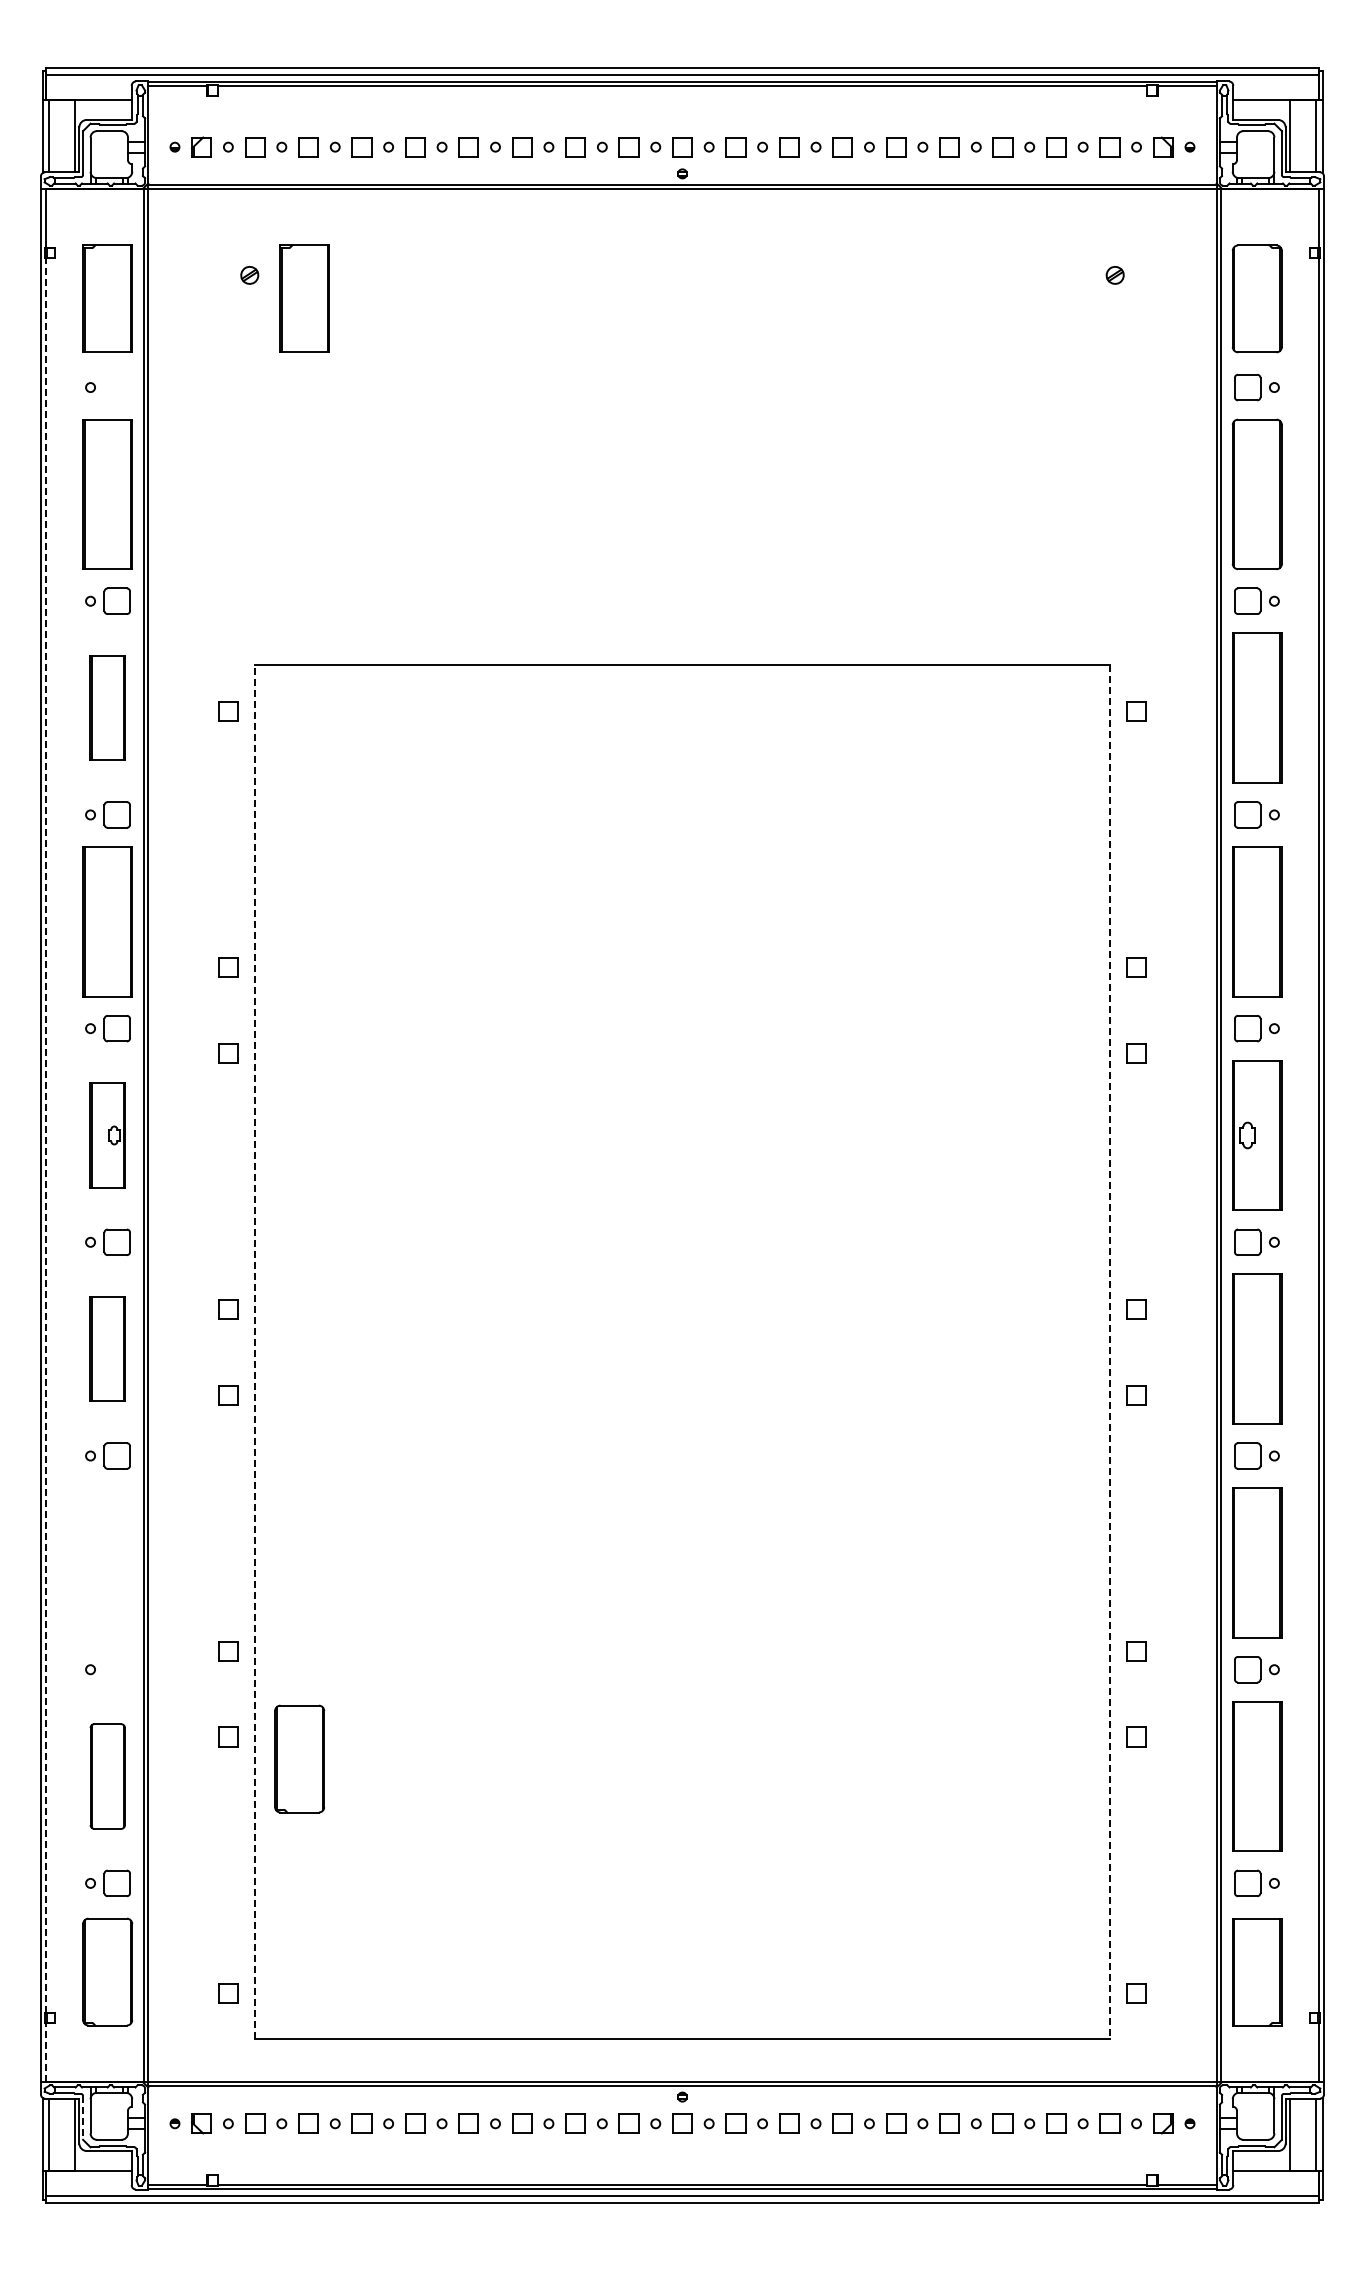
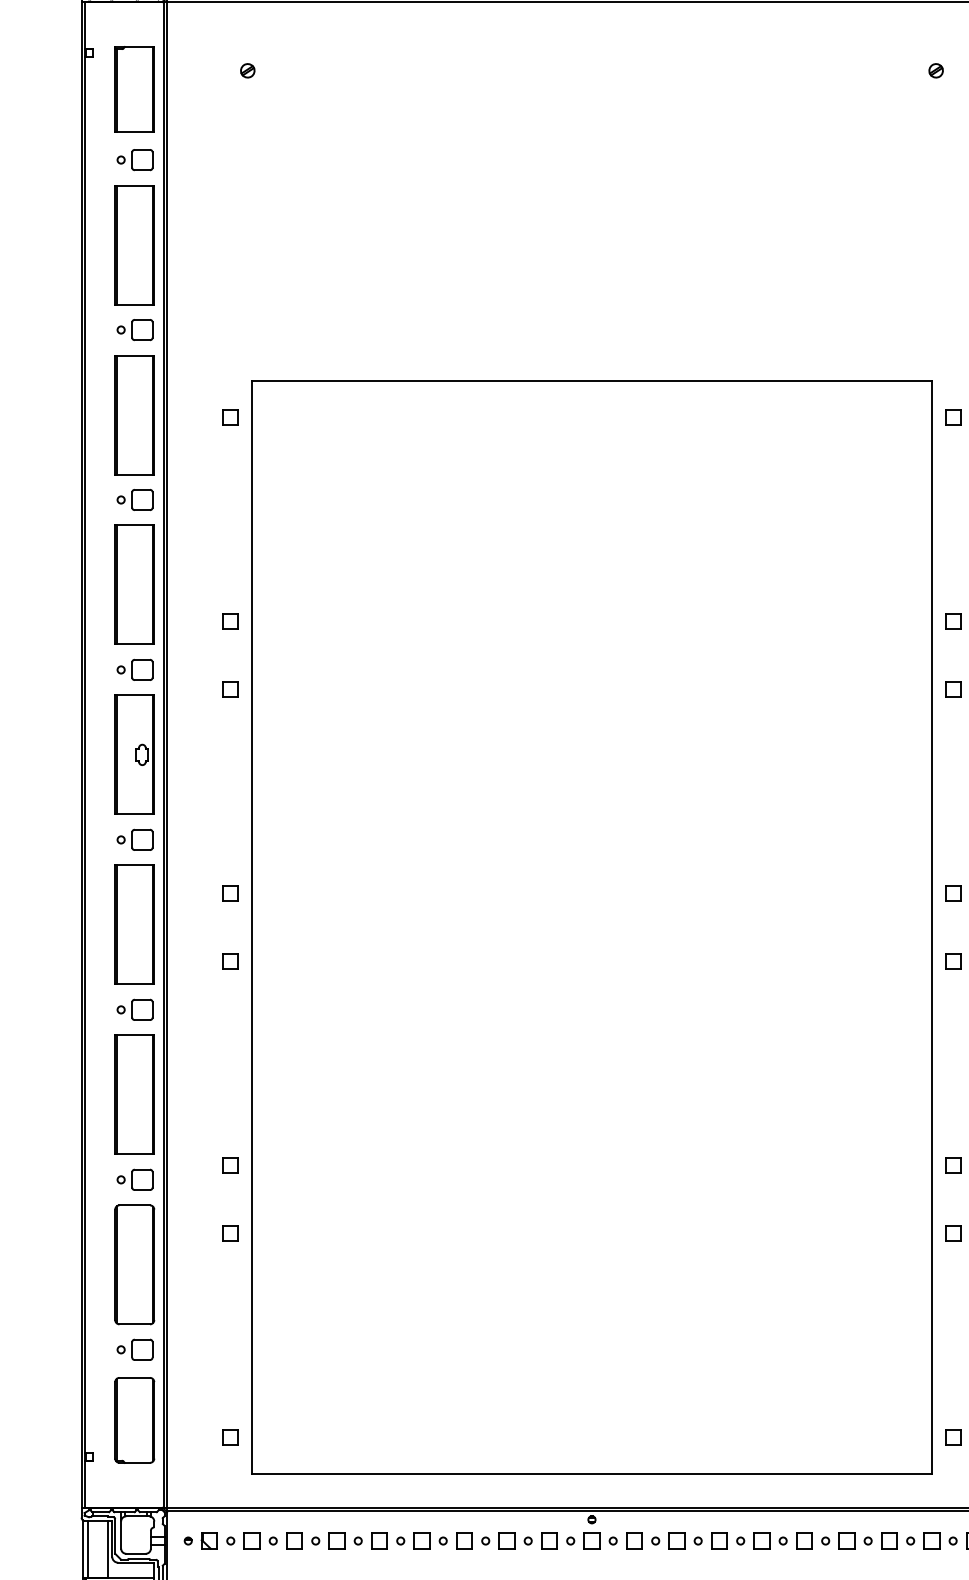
part: (304, 298) -> (291, 89), removed
part: (116, 387) -> (141, 159), added
part: (107, 707) -> (134, 414), size x1.43
line: (45, 1135) -> (85, 754), dashed -> solid
part: (107, 1135) -> (134, 754), size x1.43
part: (107, 1348) -> (134, 924), size x1.43
line: (255, 1351) -> (252, 926), dashed -> solid
line: (1109, 1352) -> (931, 927), dashed -> solid
part: (107, 1562) -> (134, 1094), added
part: (116, 1669) -> (141, 1179), added
part: (299, 1758) -> (287, 1250), removed
part: (107, 1776) -> (134, 1264), size x1.43
line: (45, 2052) -> (85, 1484), dashed -> solid
line: (83, 2117) -> (115, 1536), dashed -> solid

